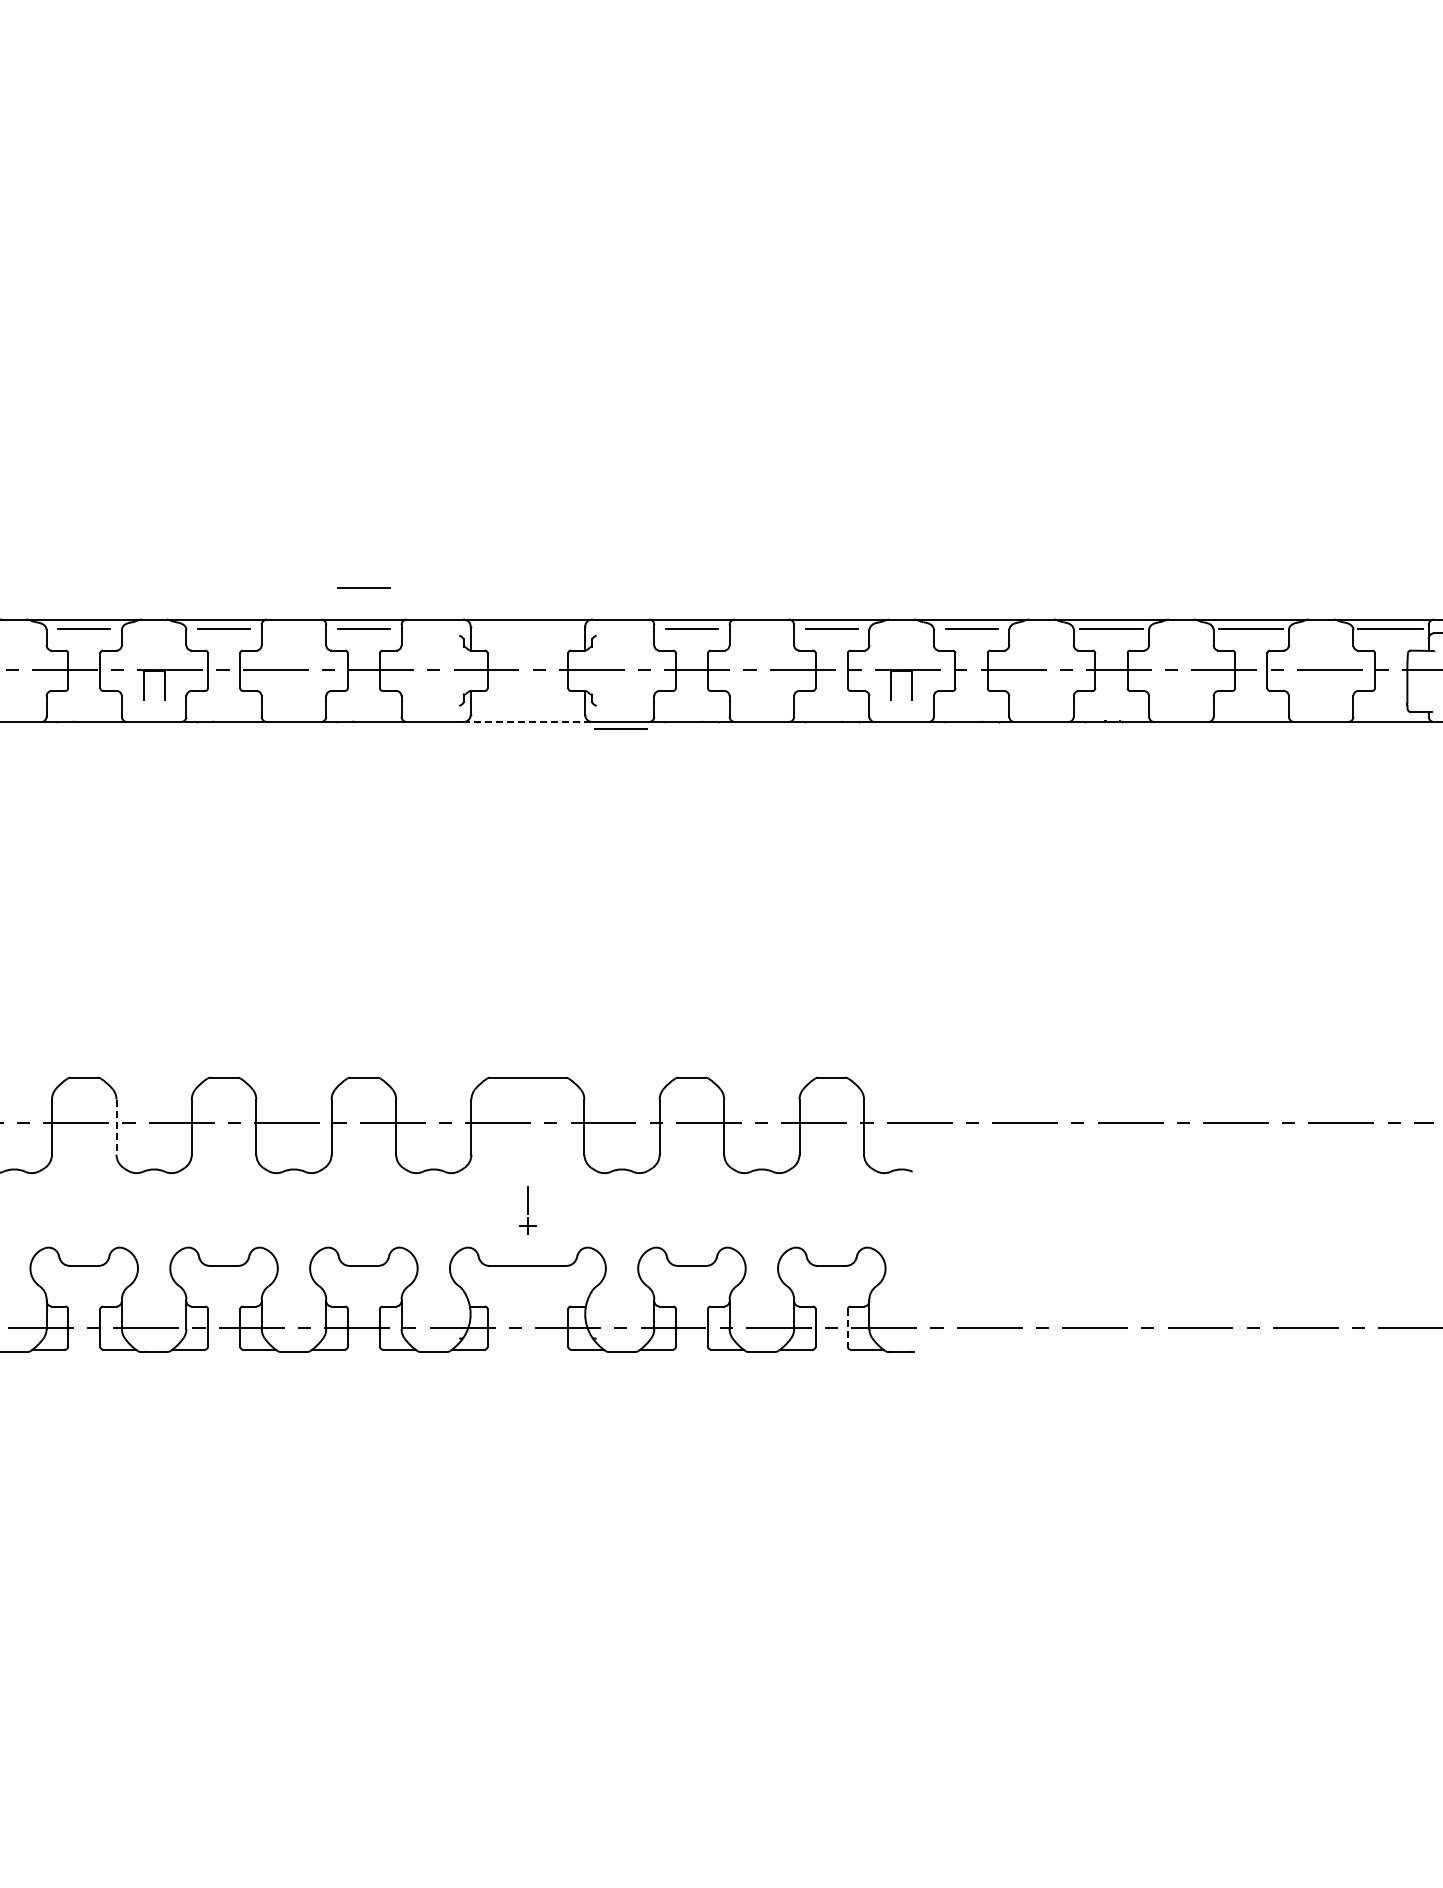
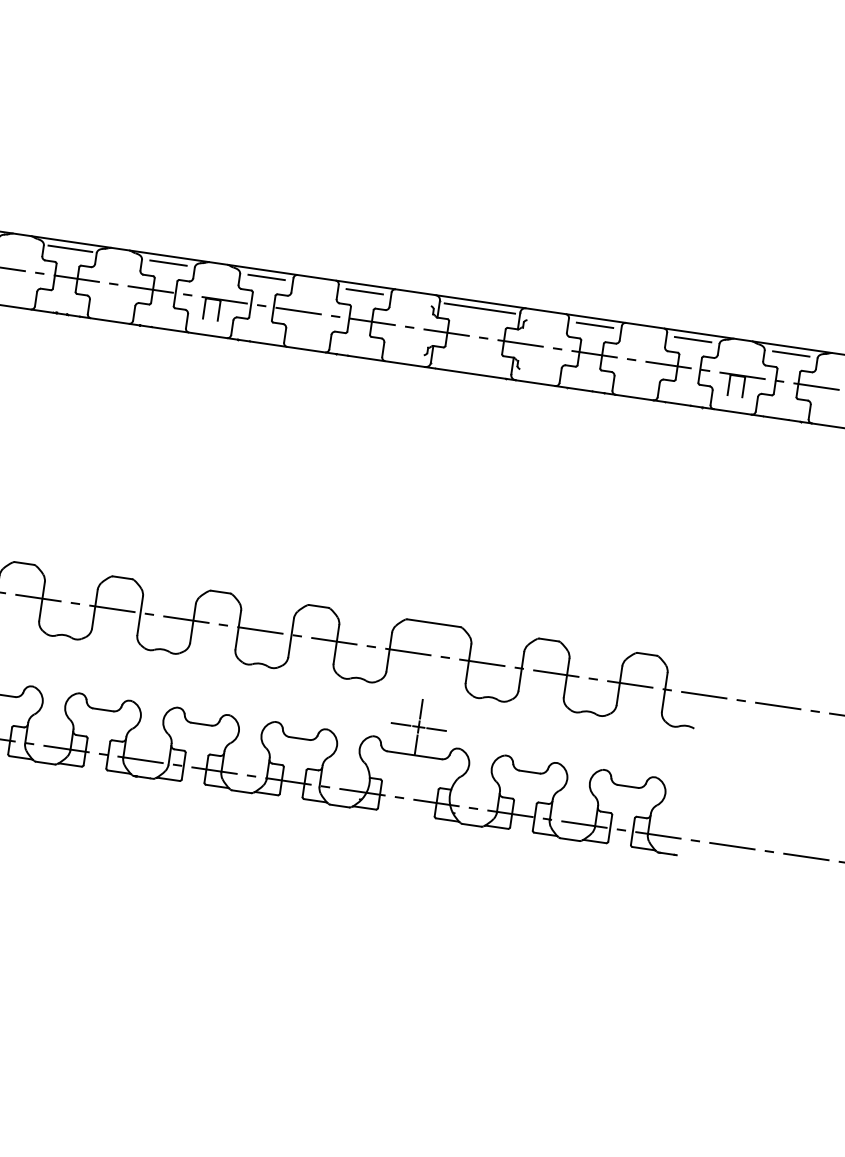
line: (363, 587) -> (368, 262), removed
line: (527, 629) -> (479, 308), added
line: (527, 722) -> (470, 373), dashed -> solid
line: (620, 728) -> (534, 387), removed
line: (116, 1127) -> (140, 616), dashed -> solid
line: (502, 1225) -> (400, 724), added
line: (552, 1225) -> (436, 729), added
line: (527, 1250) -> (415, 744), added
line: (847, 1328) -> (632, 831), dashed -> solid

